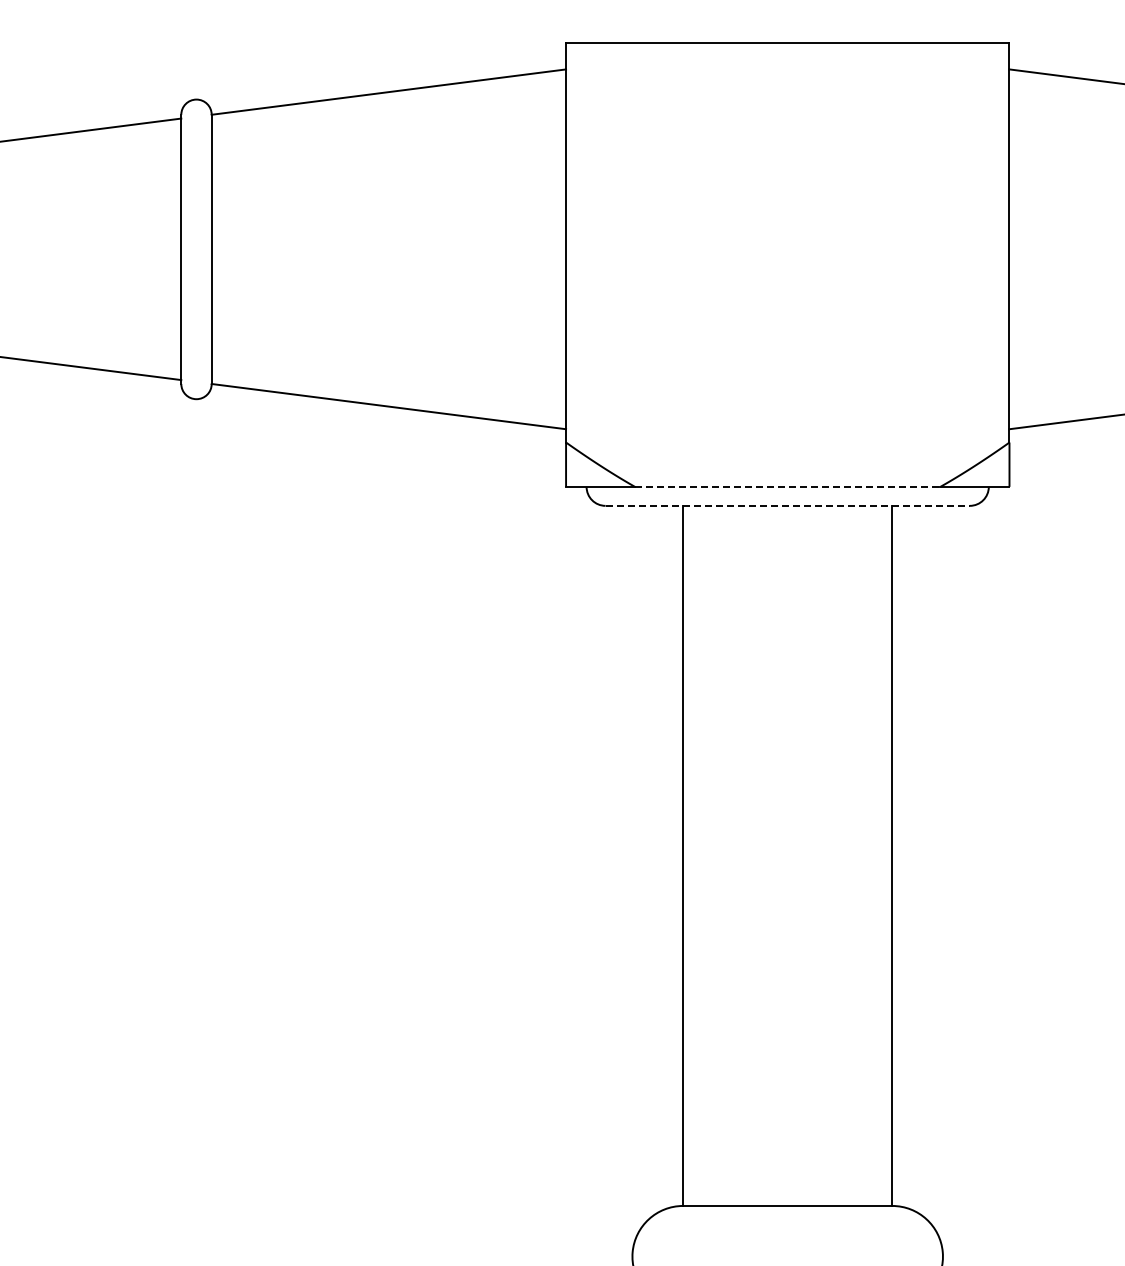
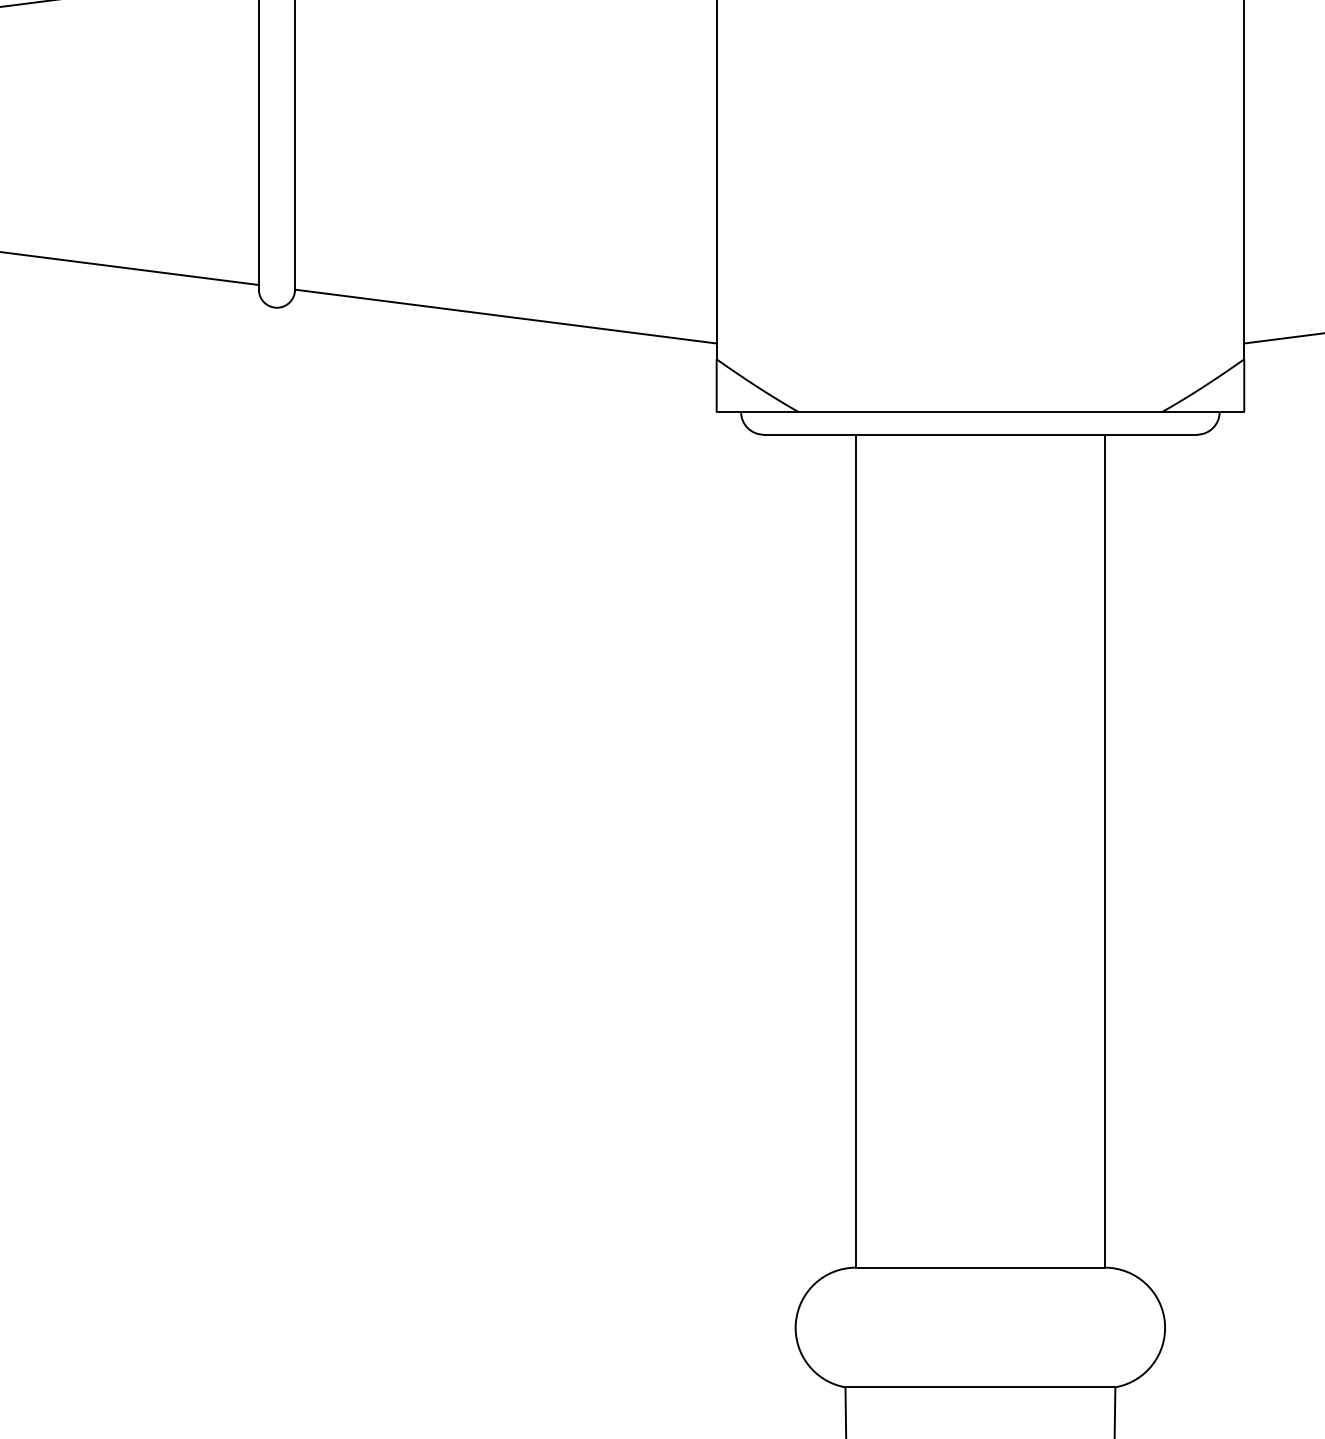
line: (787, 486) -> (980, 411), dashed -> solid
line: (788, 505) -> (981, 434), dashed -> solid

